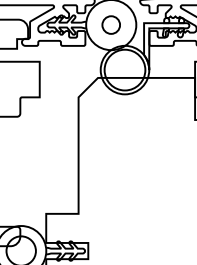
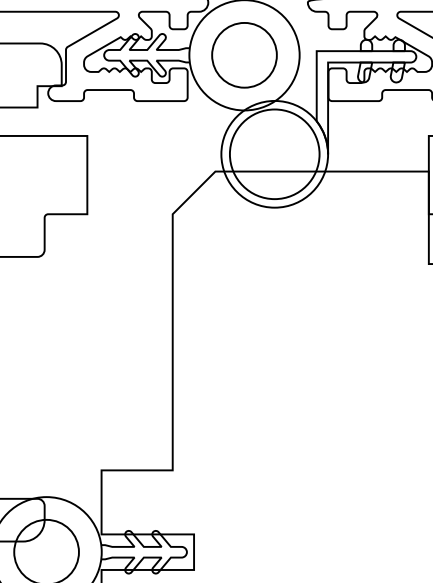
circle: (110, 24) -> (242, 54), size x1.67

